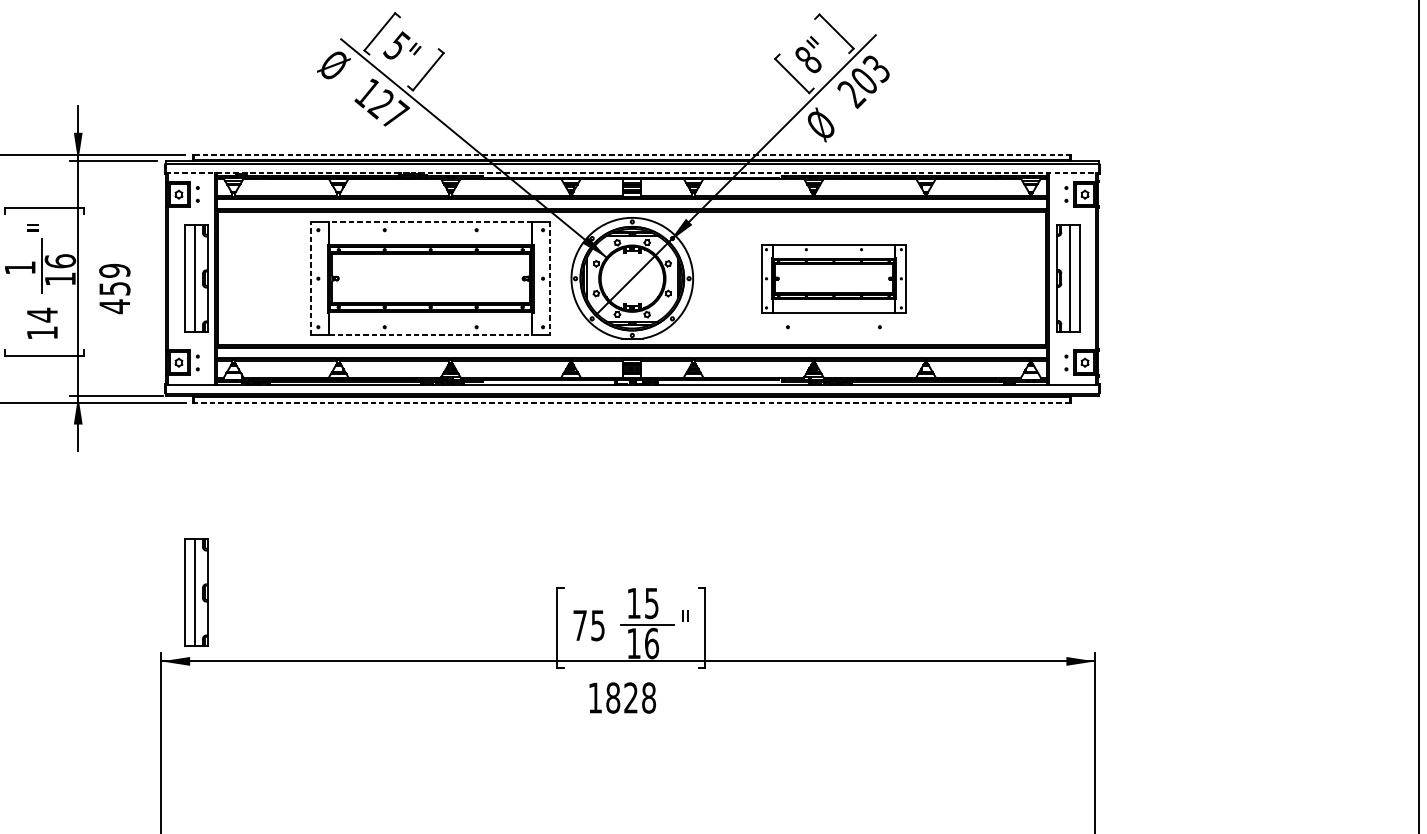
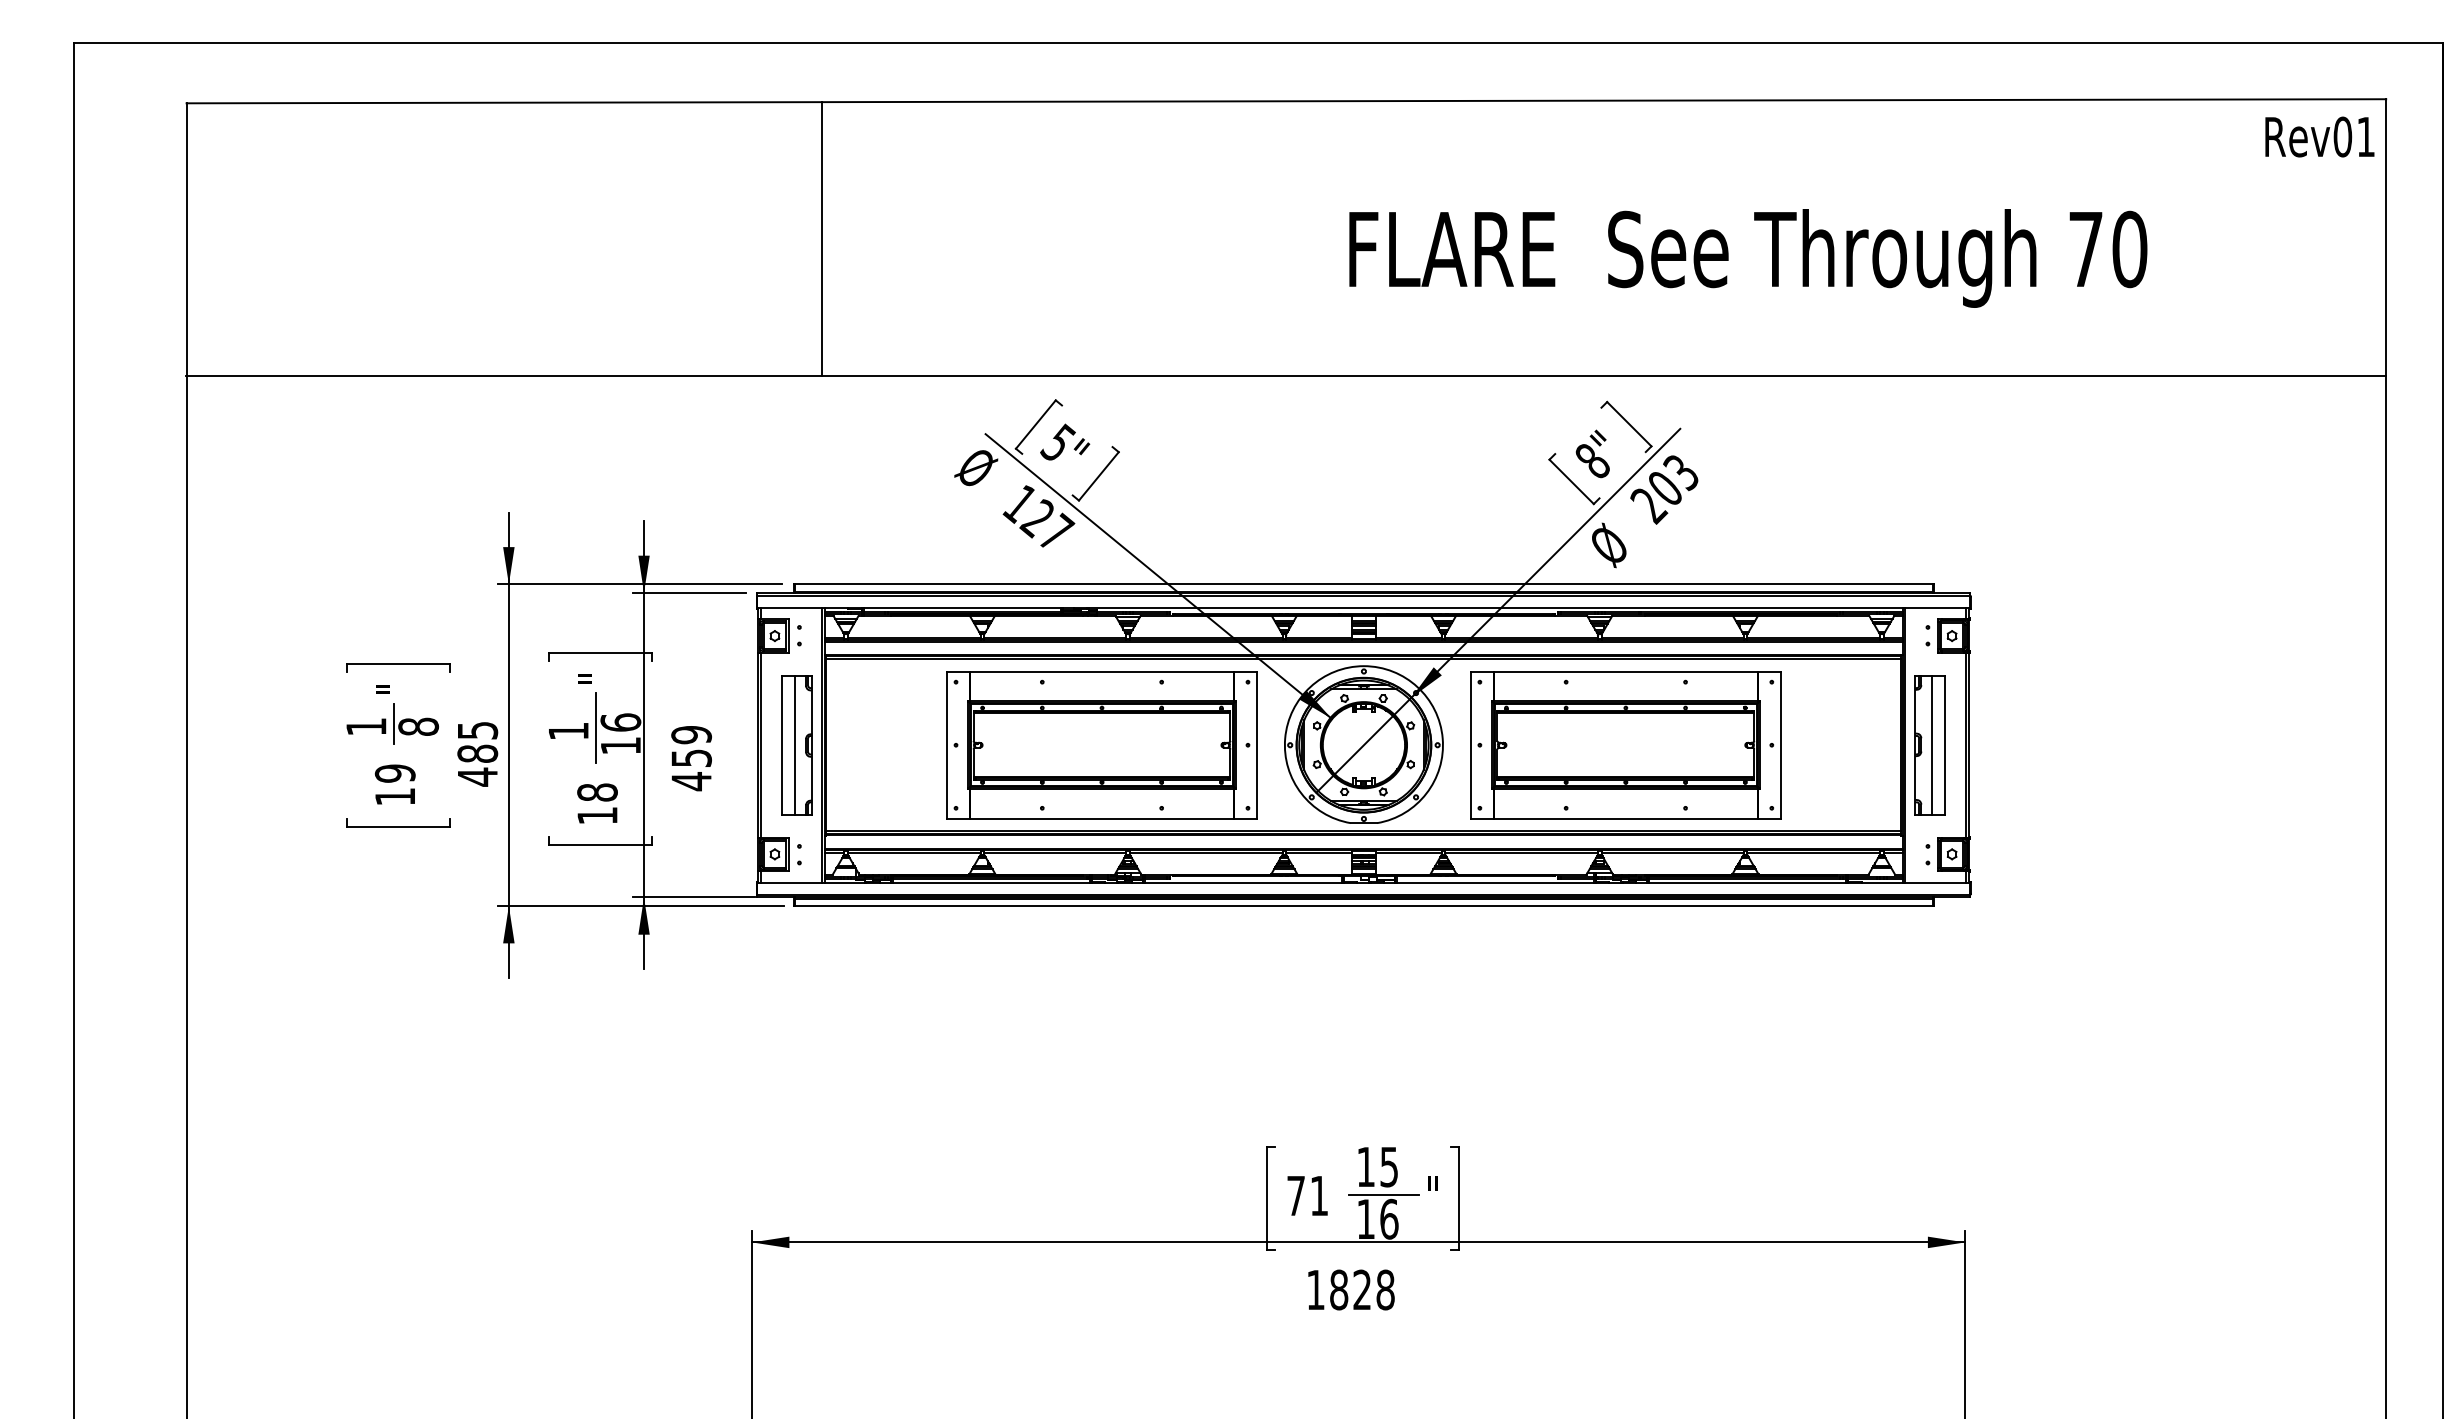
line: (631, 155) -> (1363, 584), dashed -> solid
line: (632, 172) -> (1364, 607), dashed -> solid
line: (431, 221) -> (1102, 671), dashed -> solid
line: (311, 278) -> (947, 745), dashed -> solid
line: (549, 278) -> (1256, 745), dashed -> solid
part: (833, 278) -> (1625, 745), size x1.67
text: (42, 315) -> (597, 792), 14 -> 18
line: (431, 335) -> (1102, 818), dashed -> solid
line: (631, 402) -> (1363, 906), dashed -> solid
part: (195, 592) -> (796, 1153), removed
text: (597, 626) -> (1318, 1196), 75 -> 71

